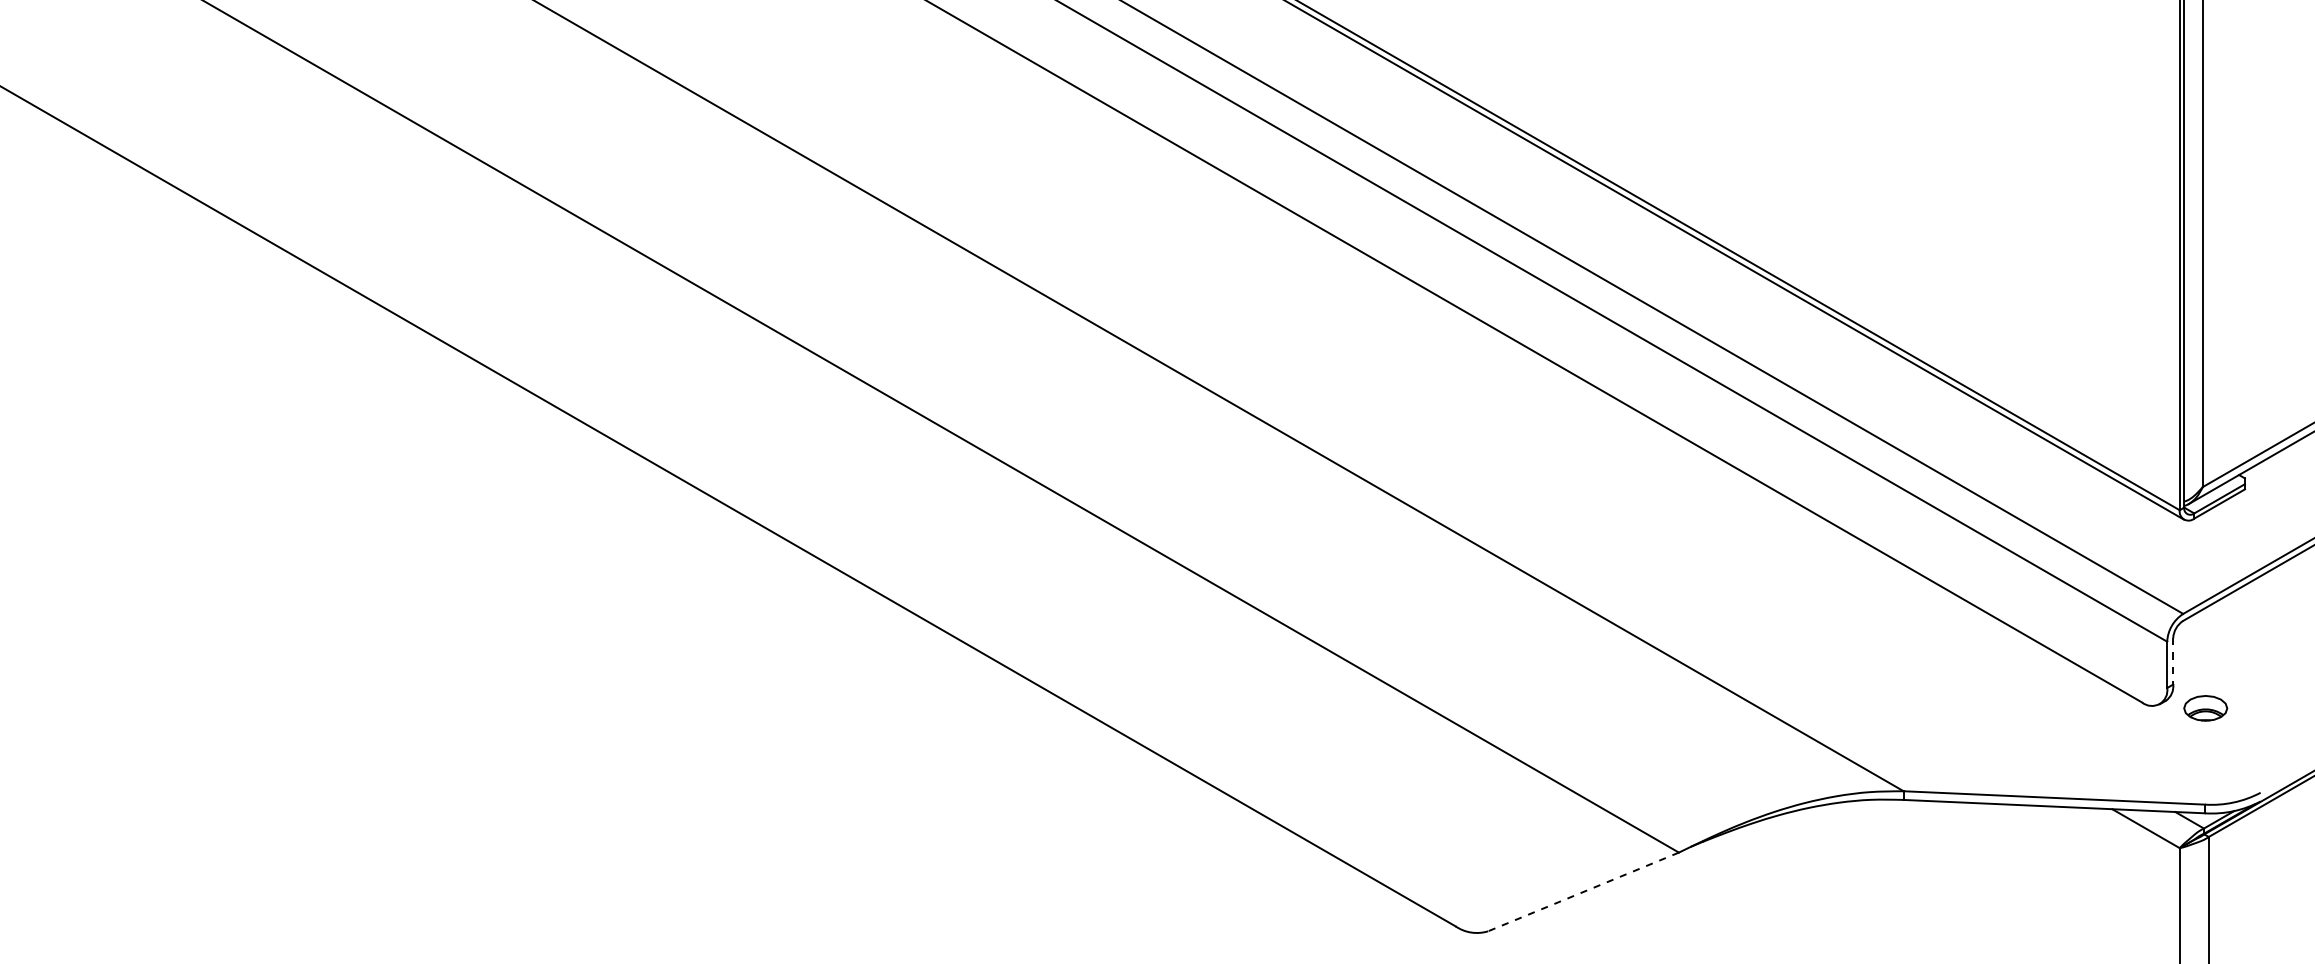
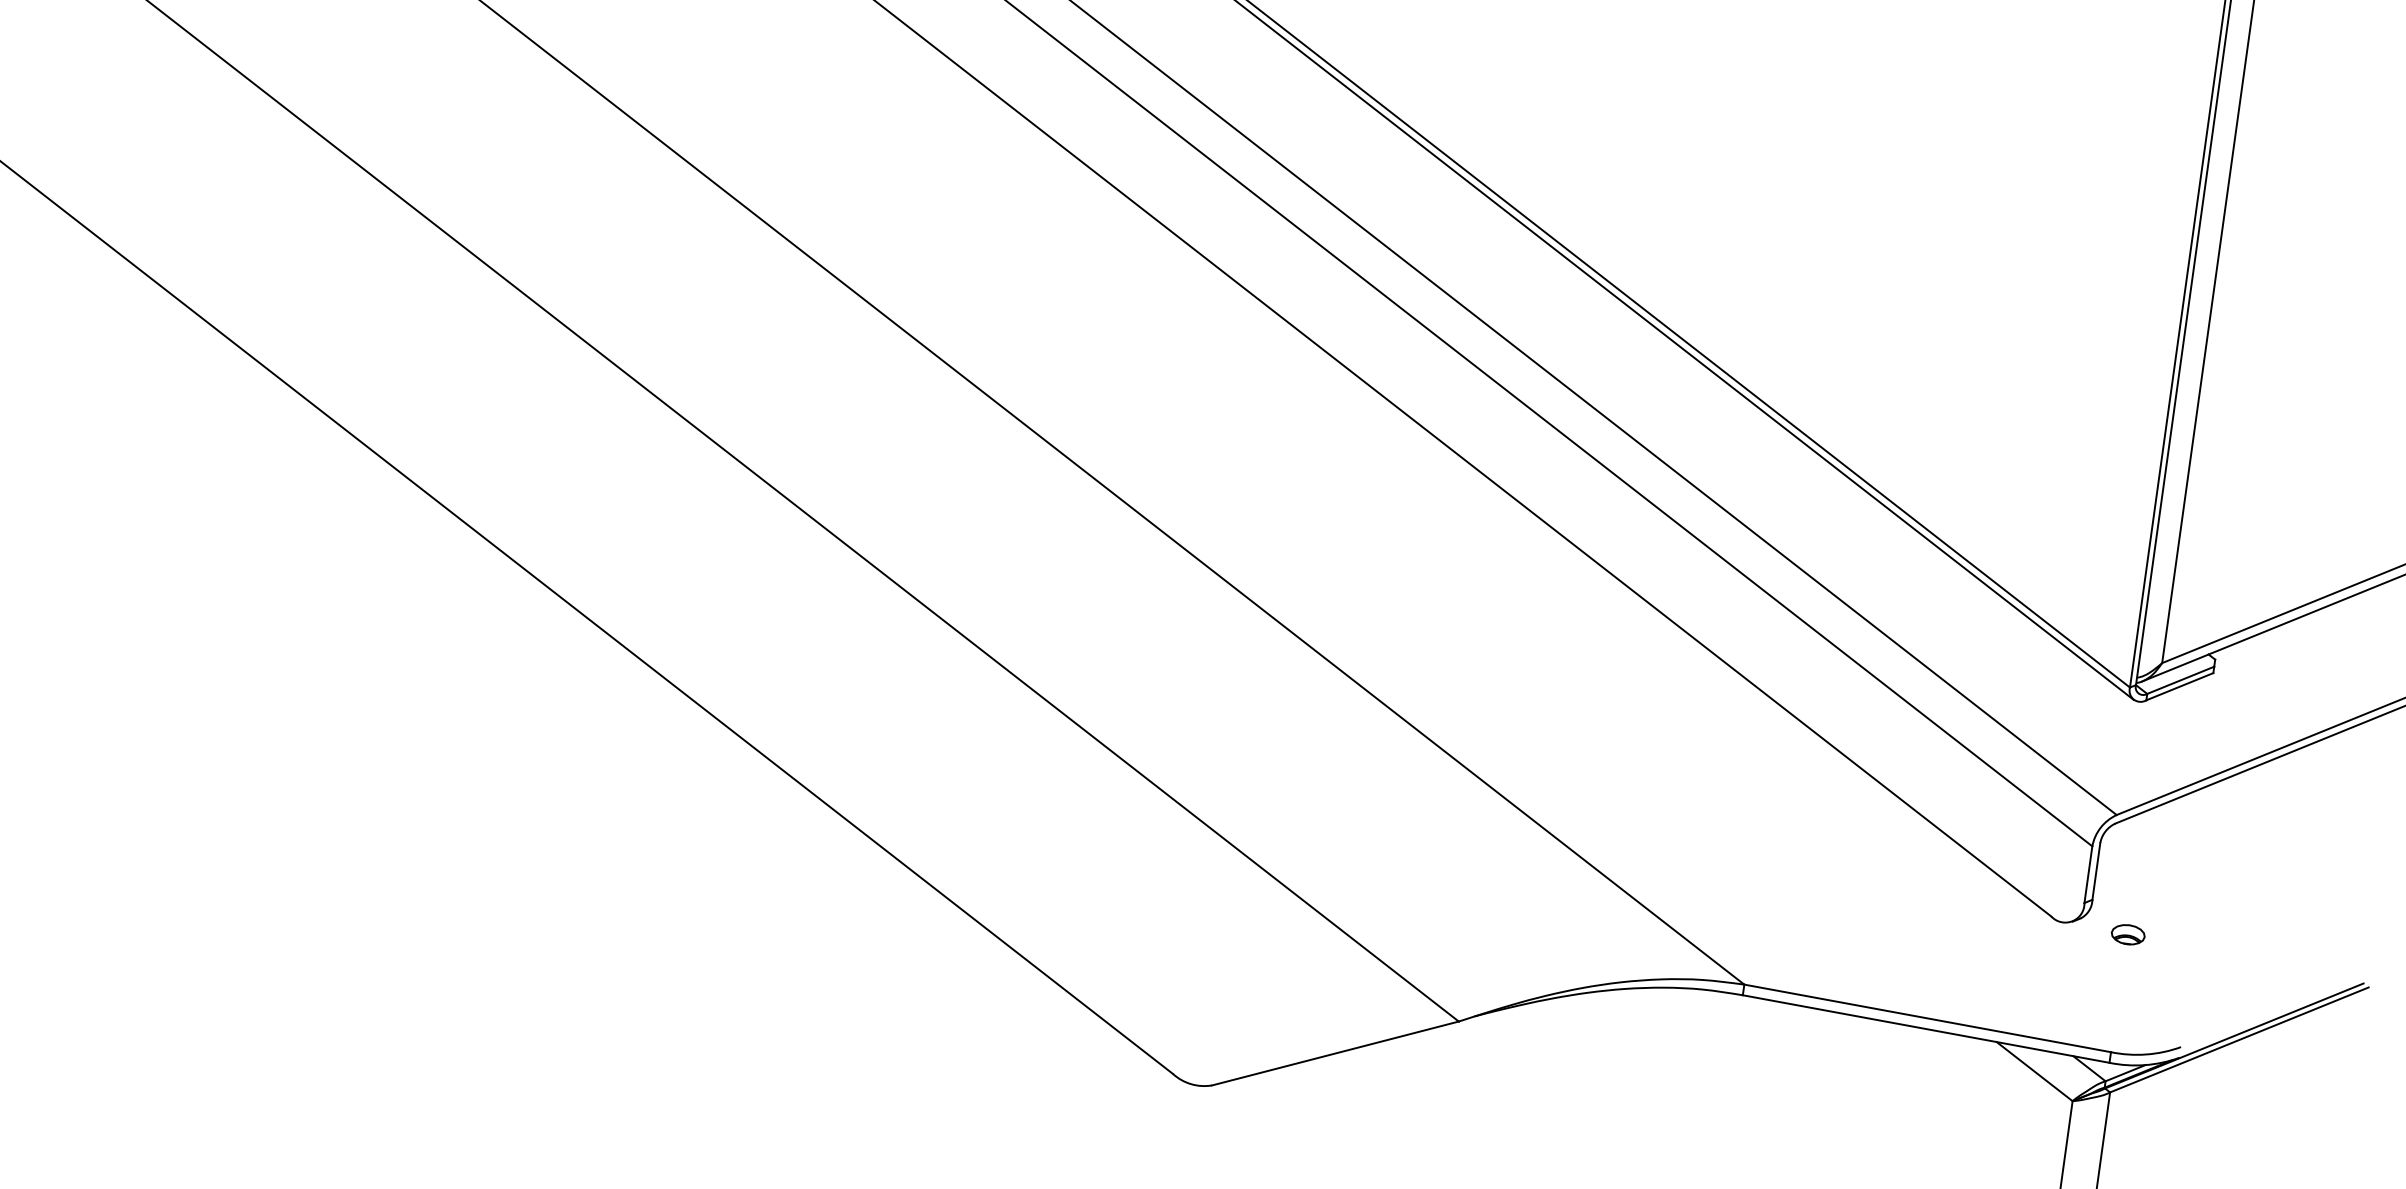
line: (2173, 661) -> (2096, 871), dashed -> solid
part: (2205, 708) -> (2127, 934), size x0.62
line: (1583, 892) -> (1335, 1054), dashed -> solid

